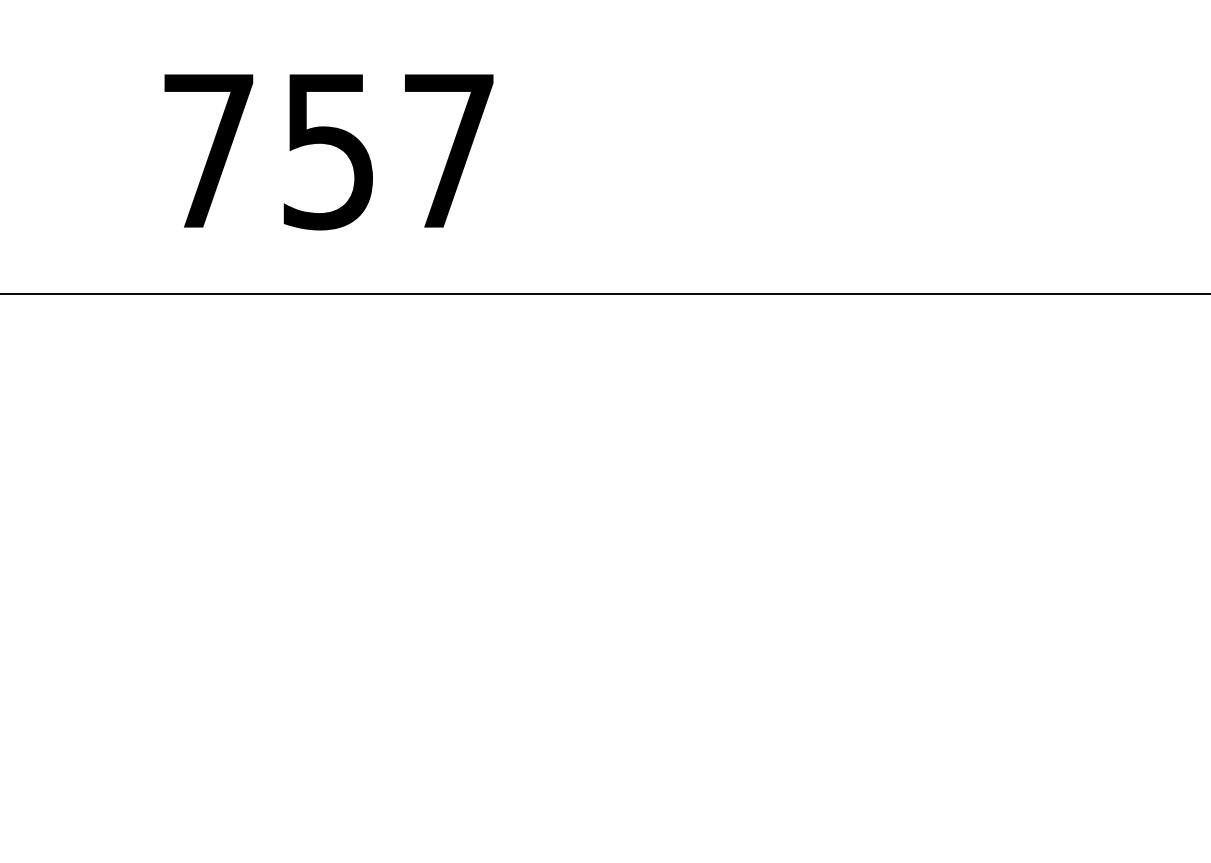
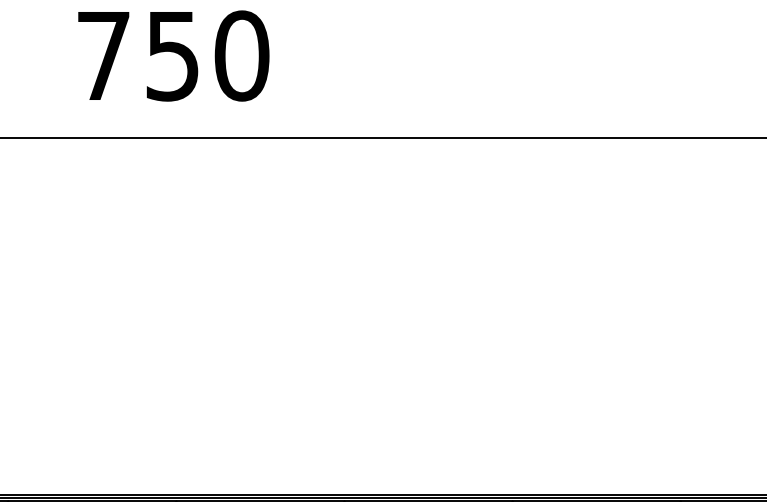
text: (448, 150) -> (241, 55), 757 -> 750

